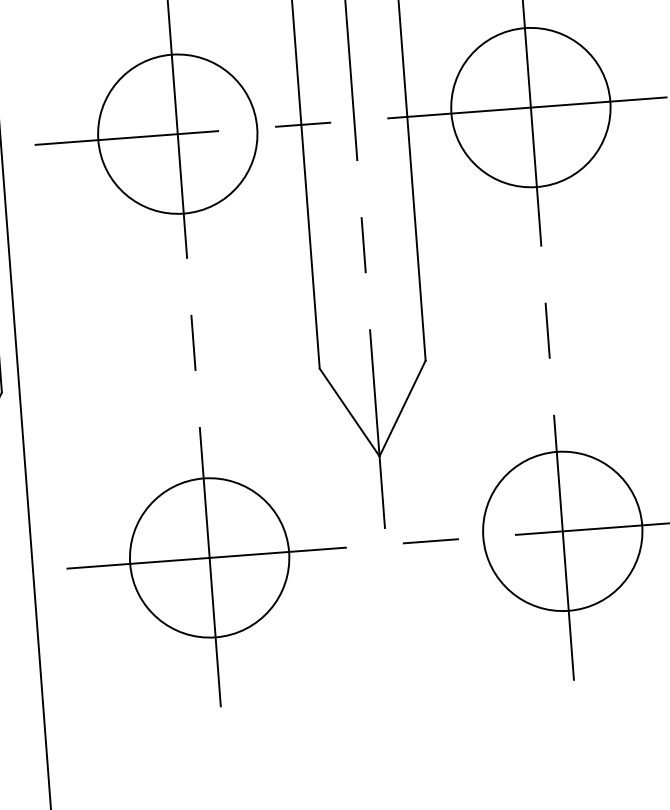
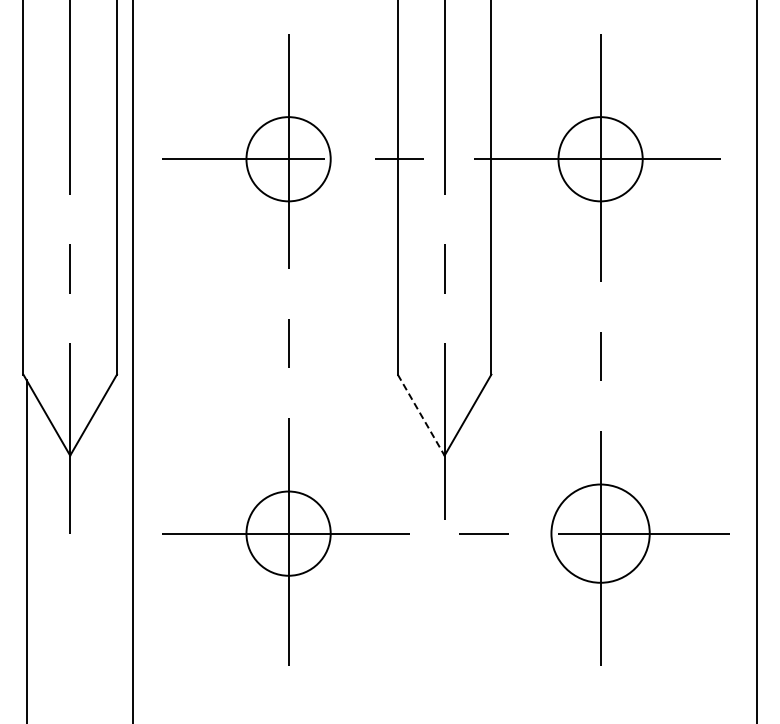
circle: (530, 107) -> (600, 159), size x0.6
circle: (177, 134) -> (288, 159), size x0.6
line: (350, 412) -> (421, 415), solid -> dashed
circle: (562, 531) -> (600, 533), size x0.7
circle: (209, 557) -> (288, 533), size x0.6

